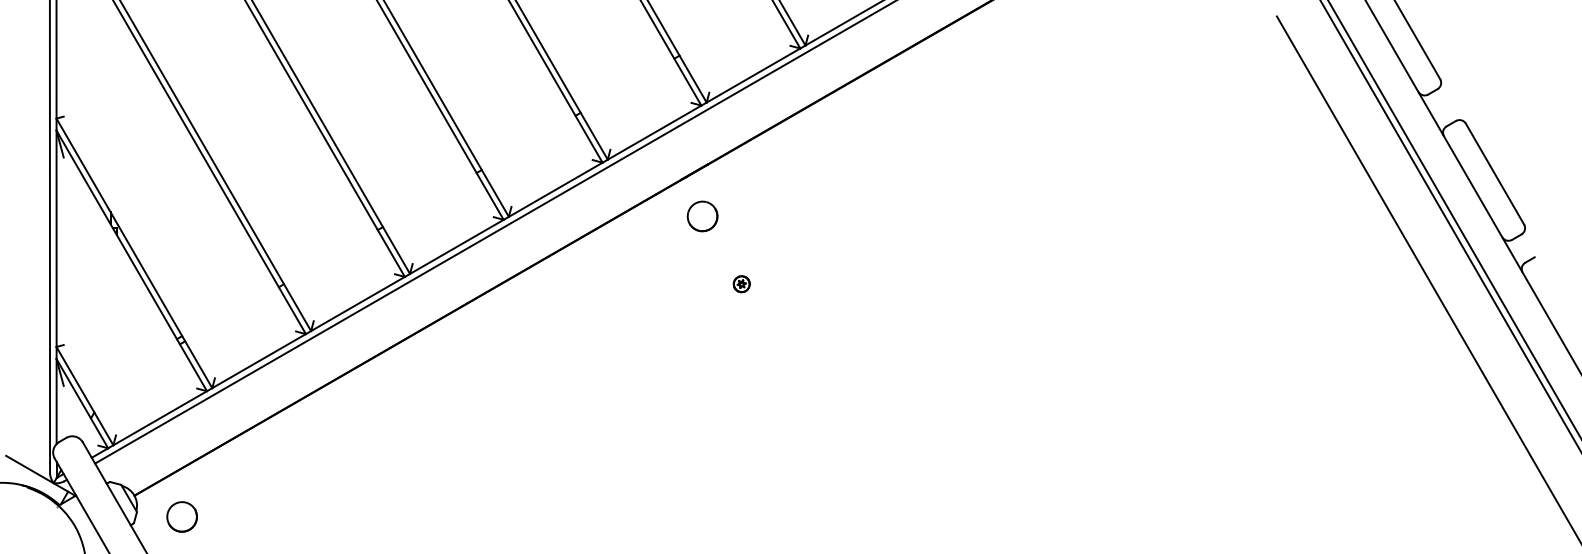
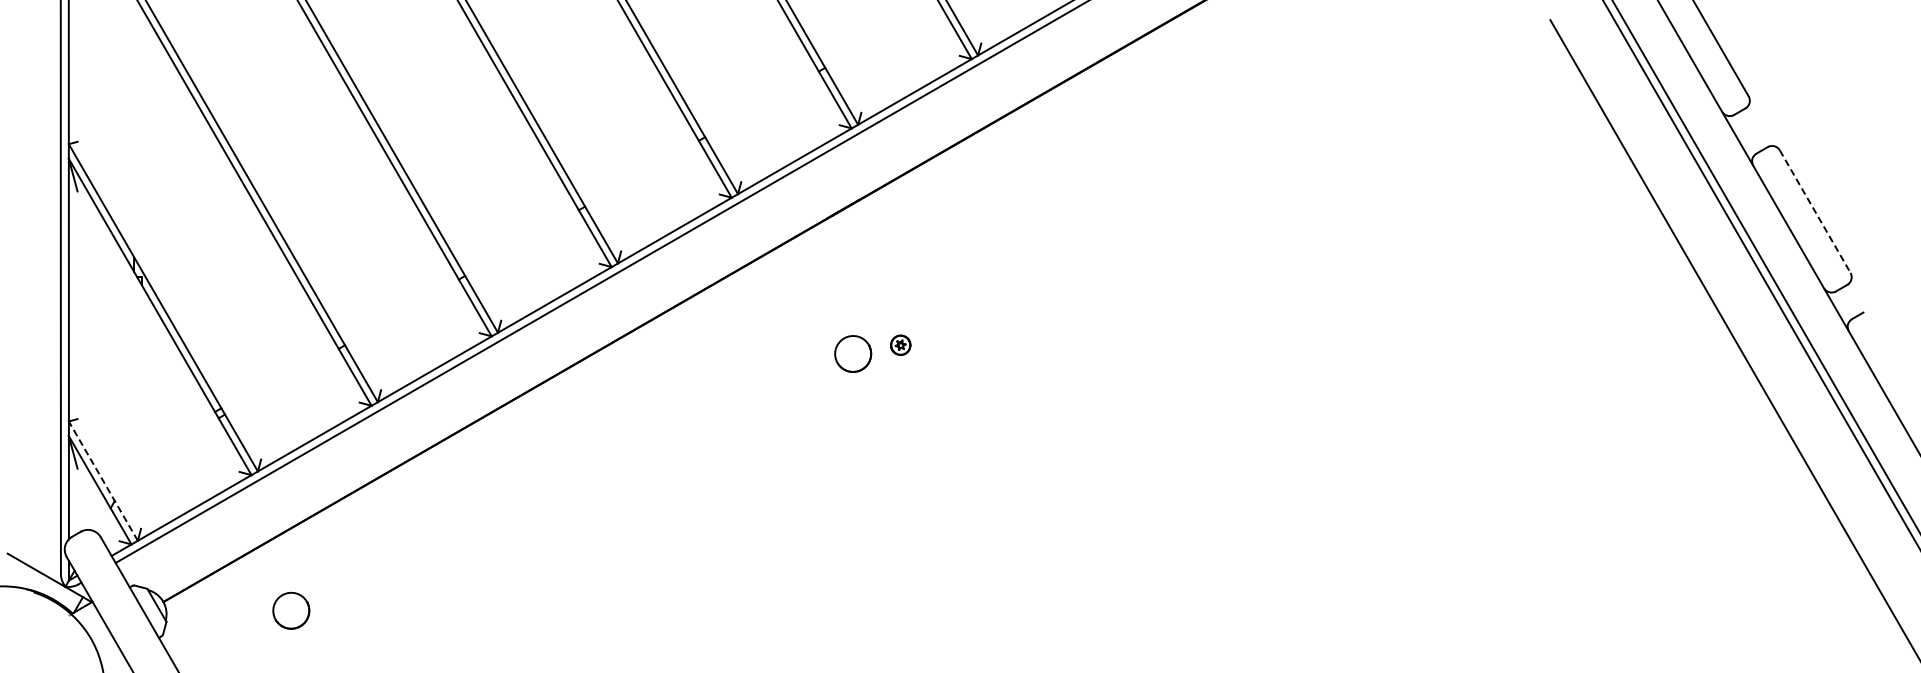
line: (1495, 174) -> (1815, 211), solid -> dashed
part: (702, 216) -> (853, 353), moved
line: (85, 396) -> (103, 481), solid -> dashed
part: (182, 516) -> (291, 610), moved

